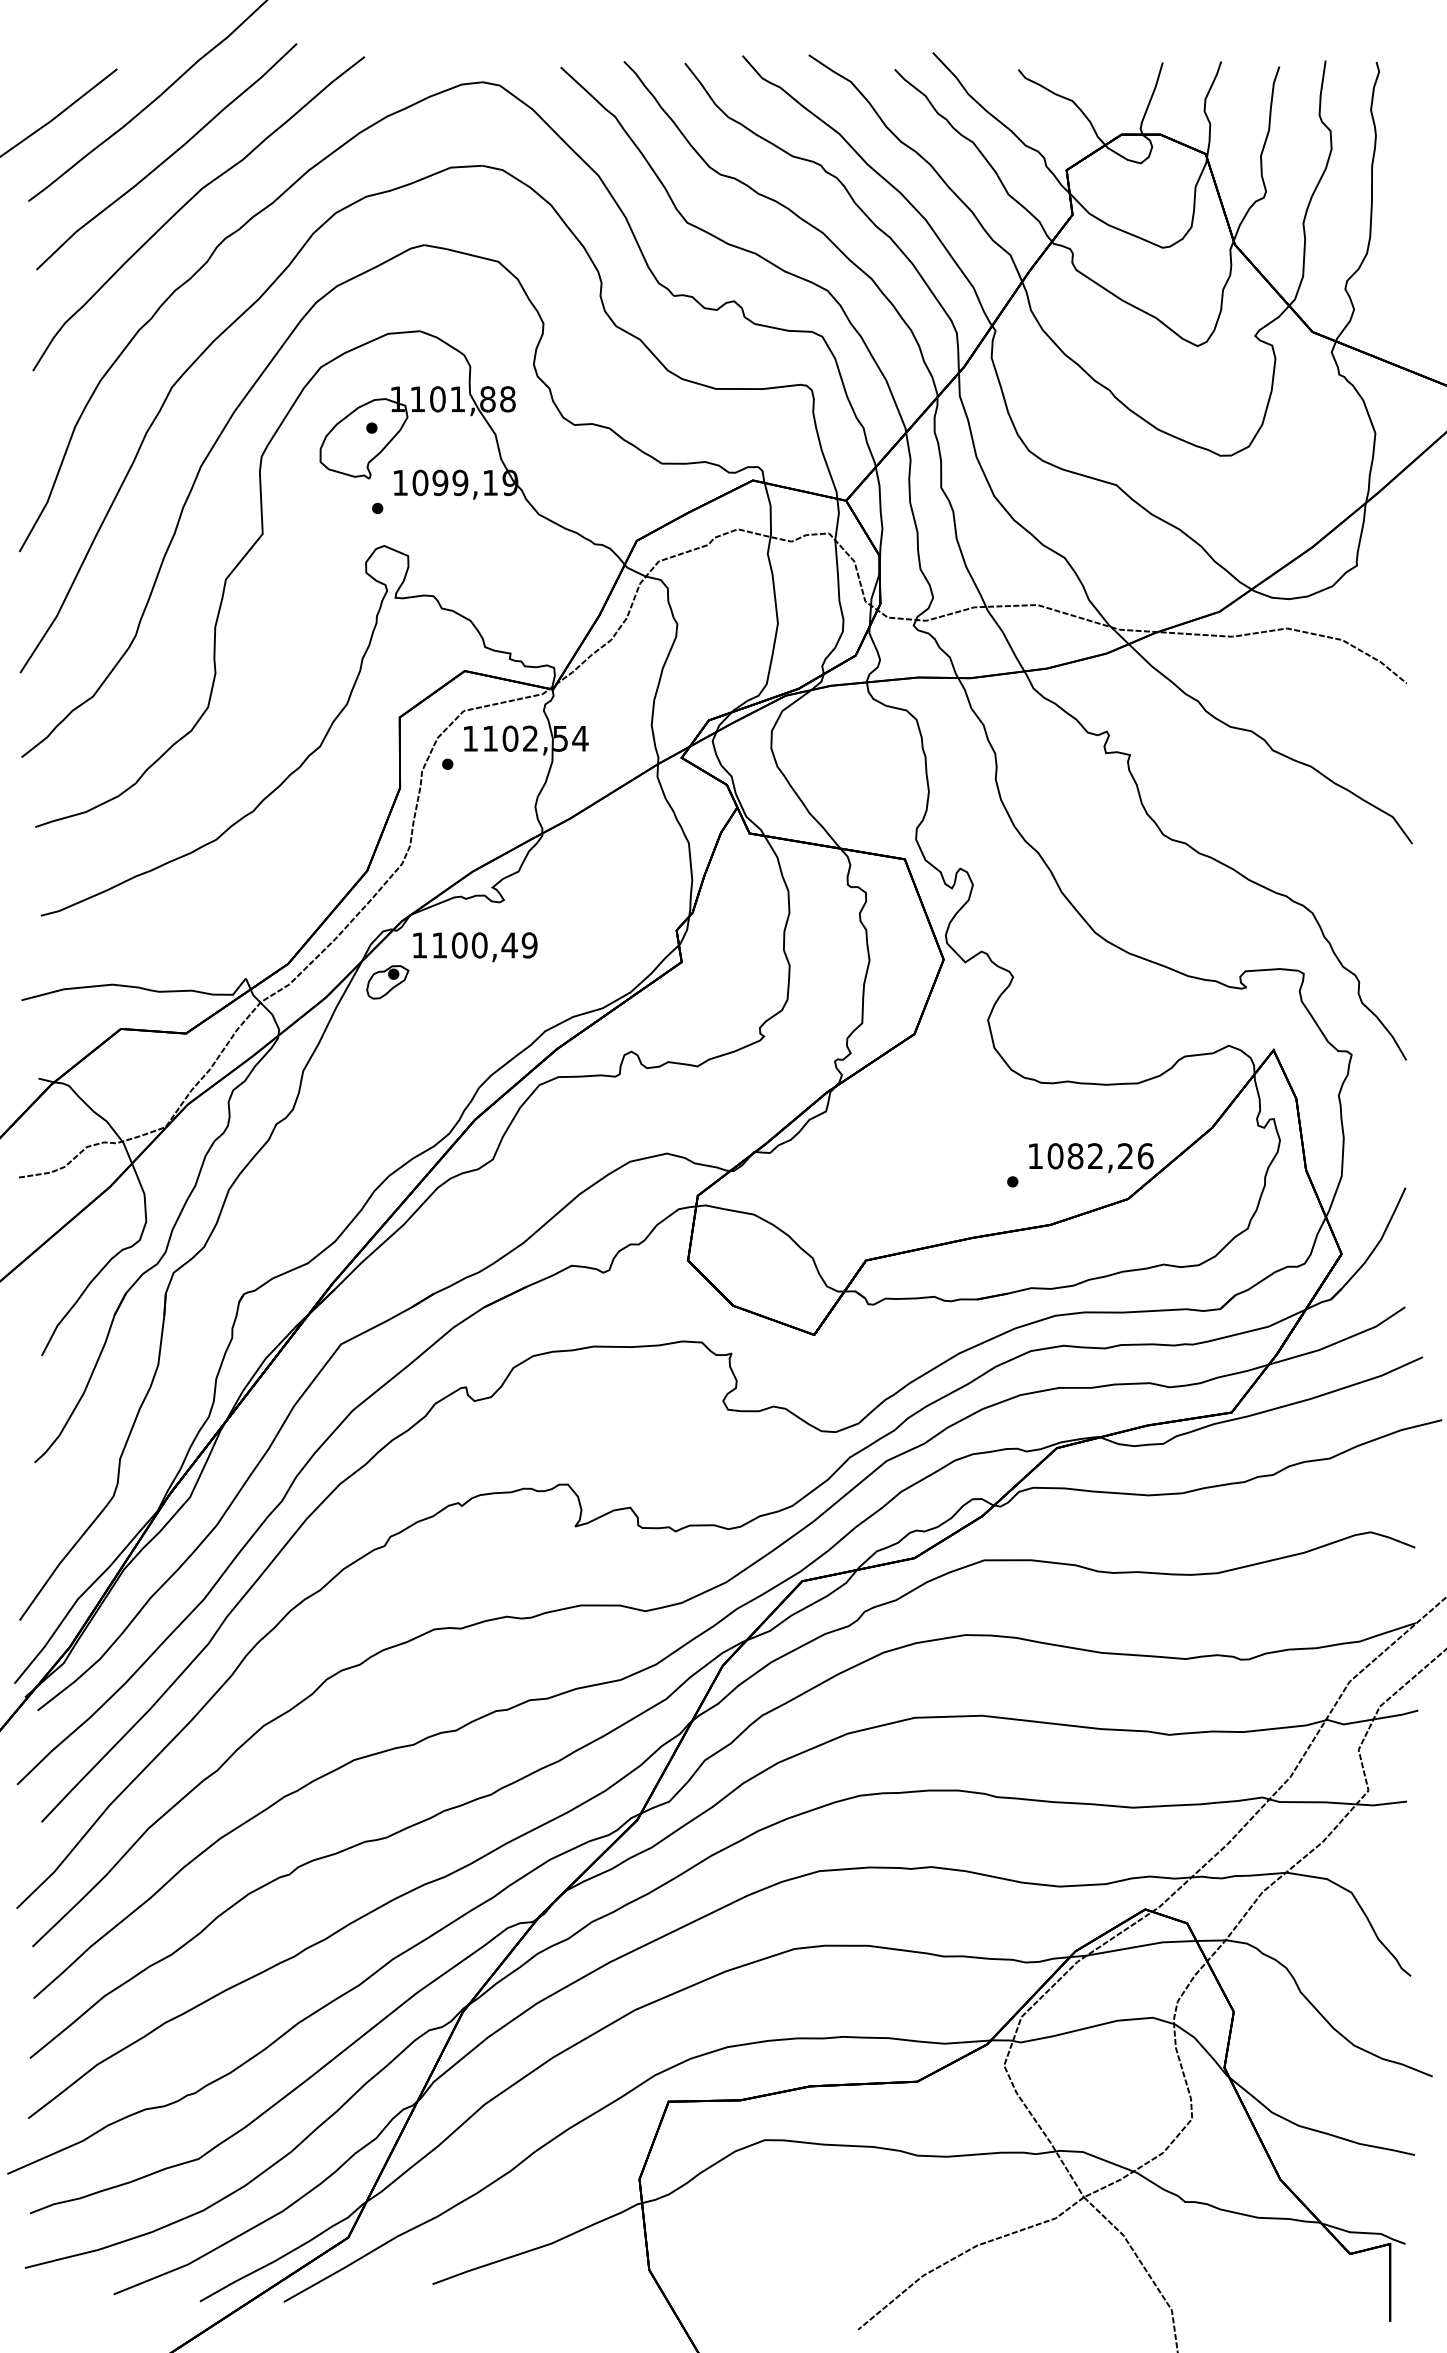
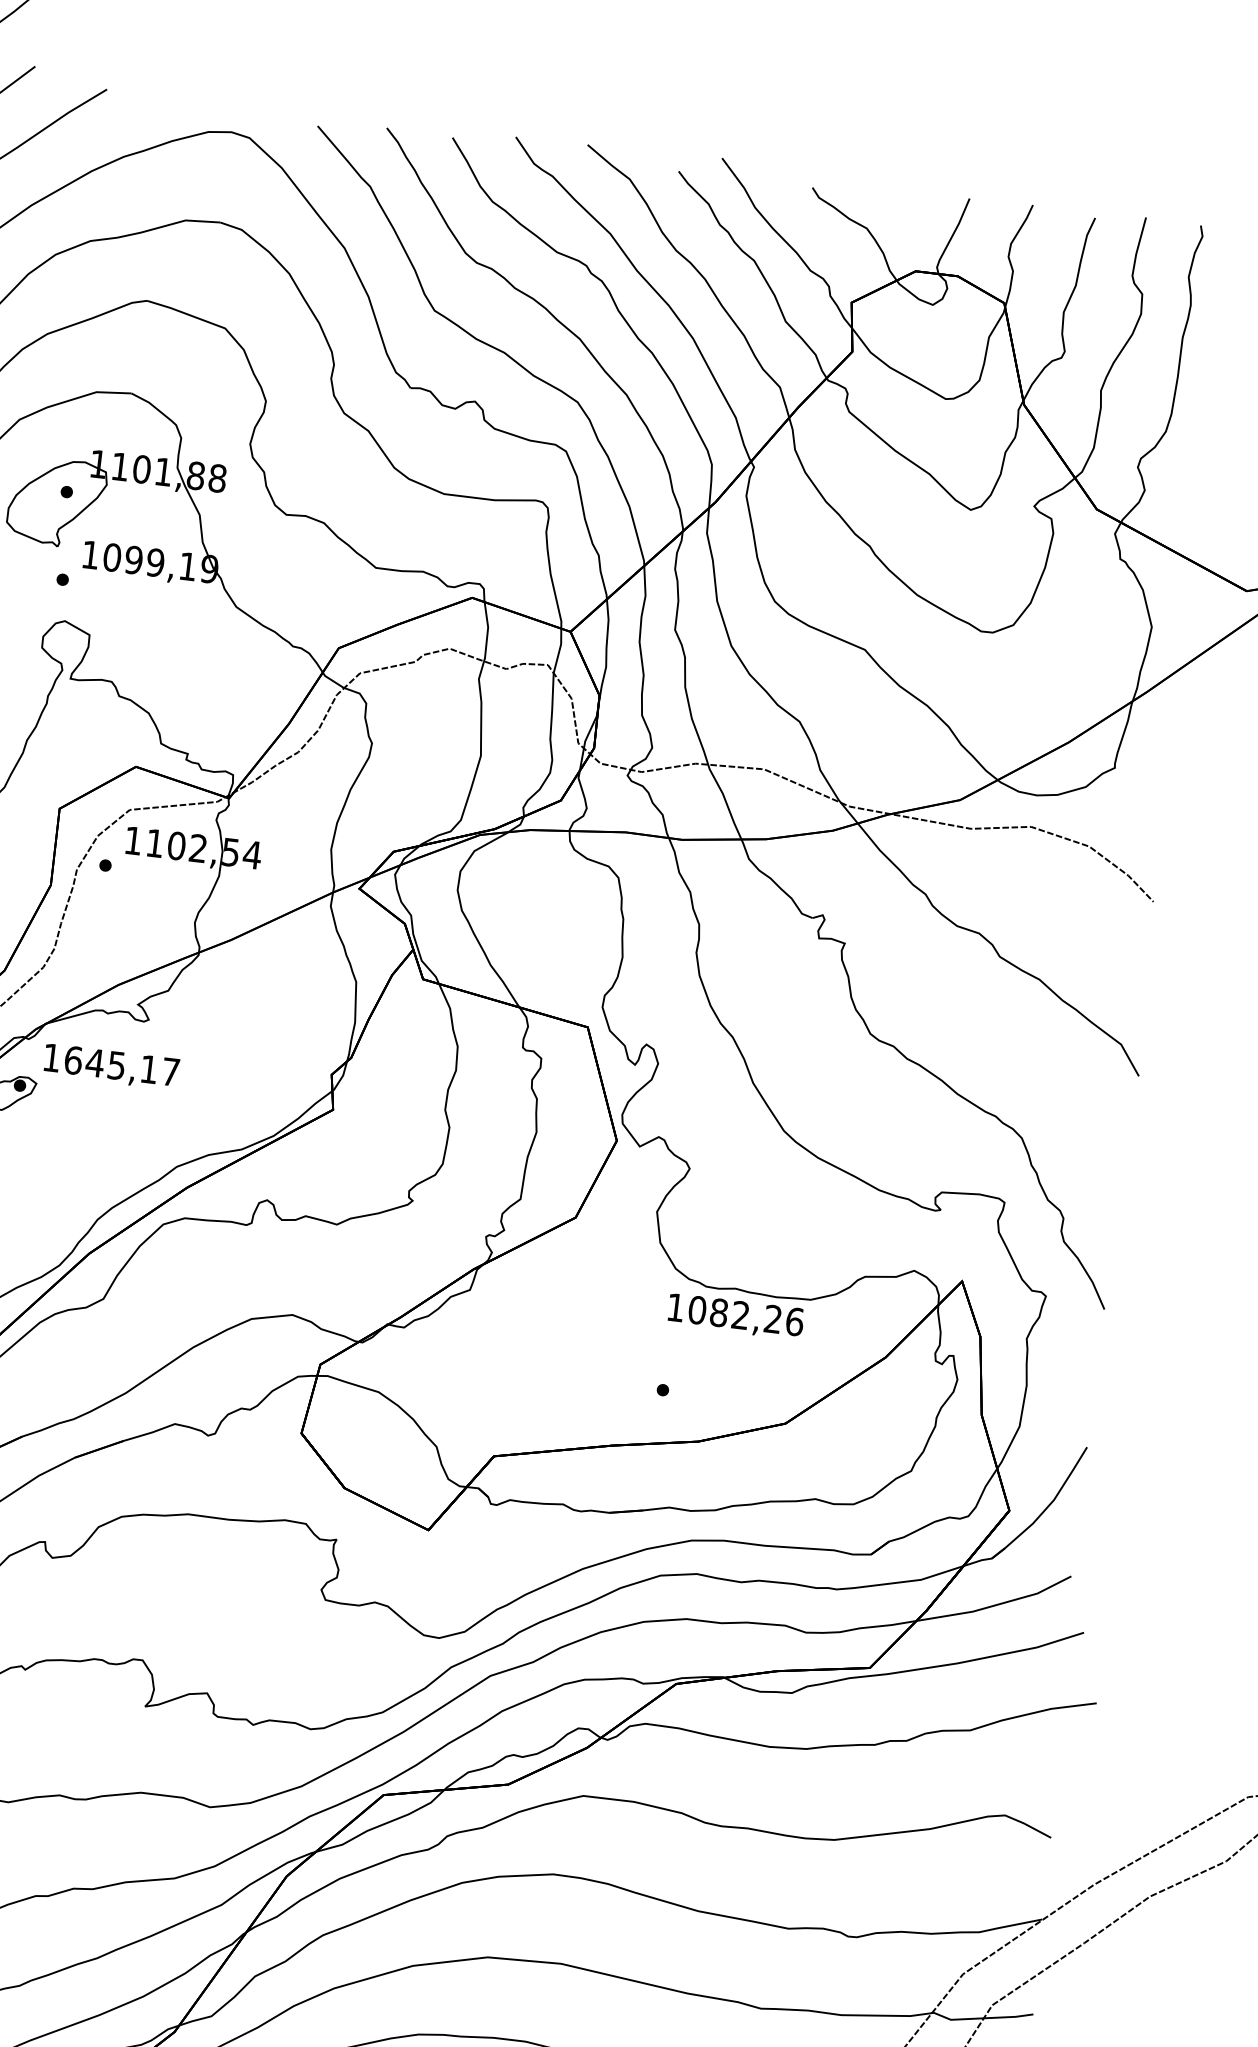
text: (484, 945) -> (121, 1066), 1100,49 -> 1645,17
text: (1091, 1157) -> (736, 1316), moved

